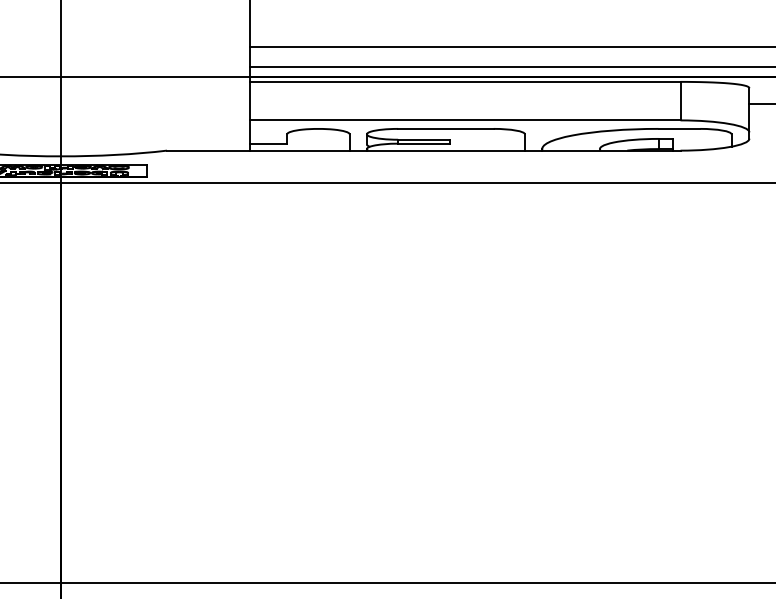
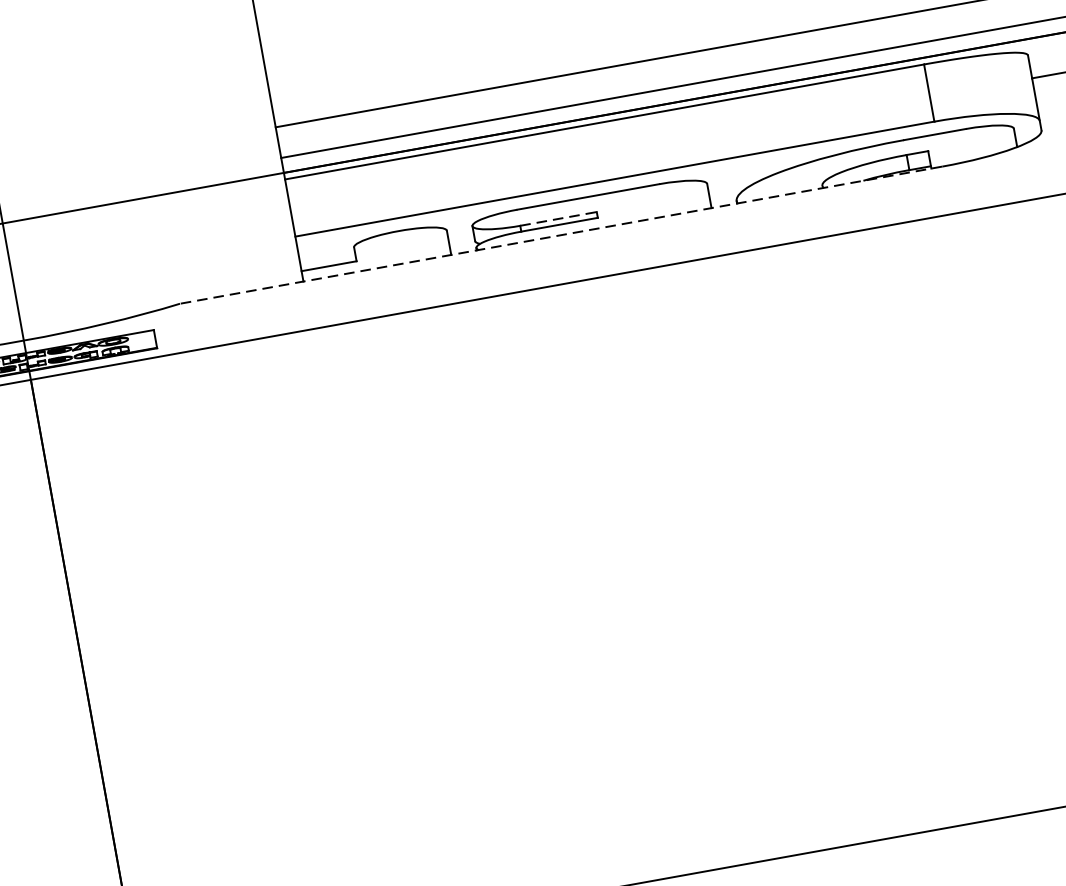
line: (423, 139) -> (557, 218), solid -> dashed
line: (423, 150) -> (560, 235), solid -> dashed

